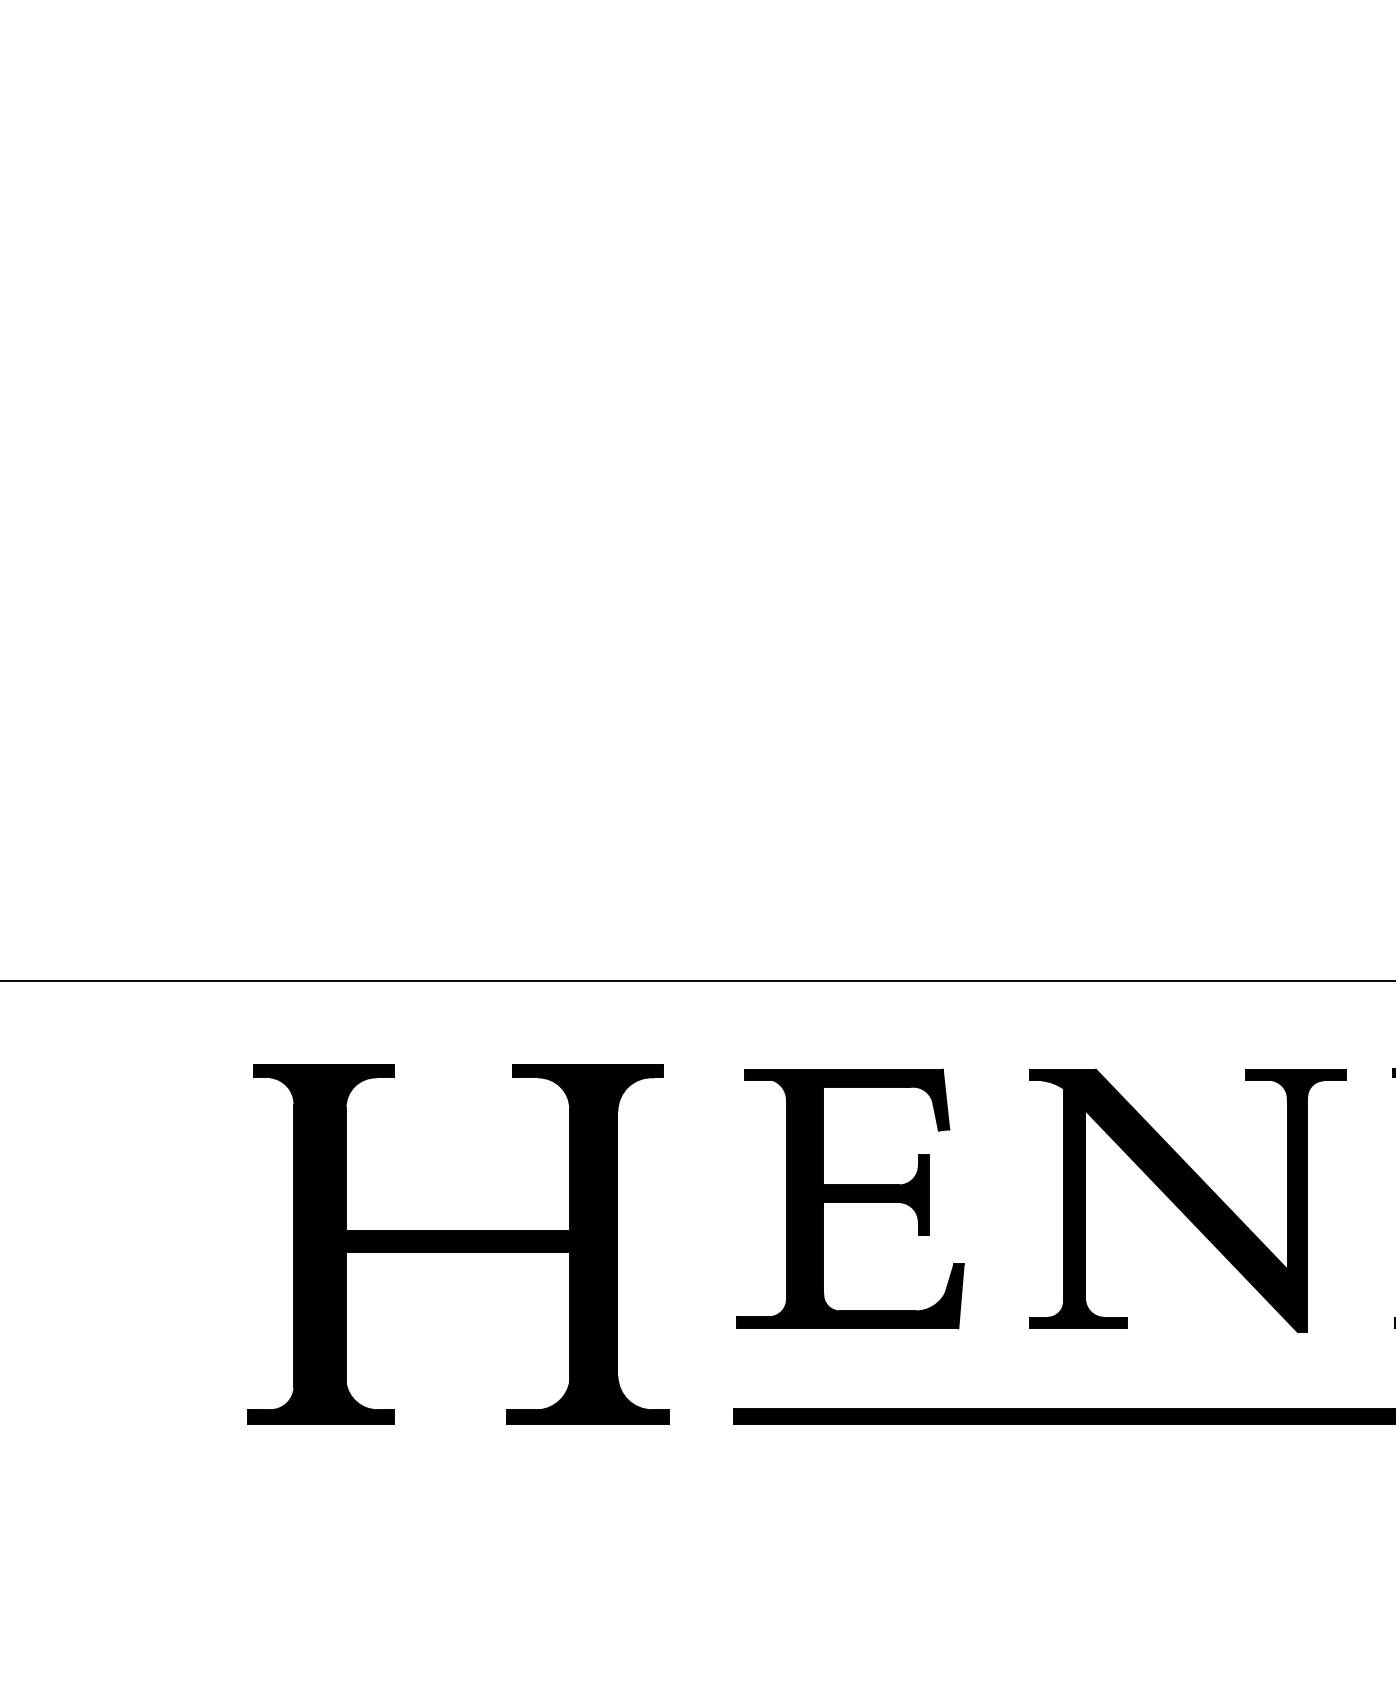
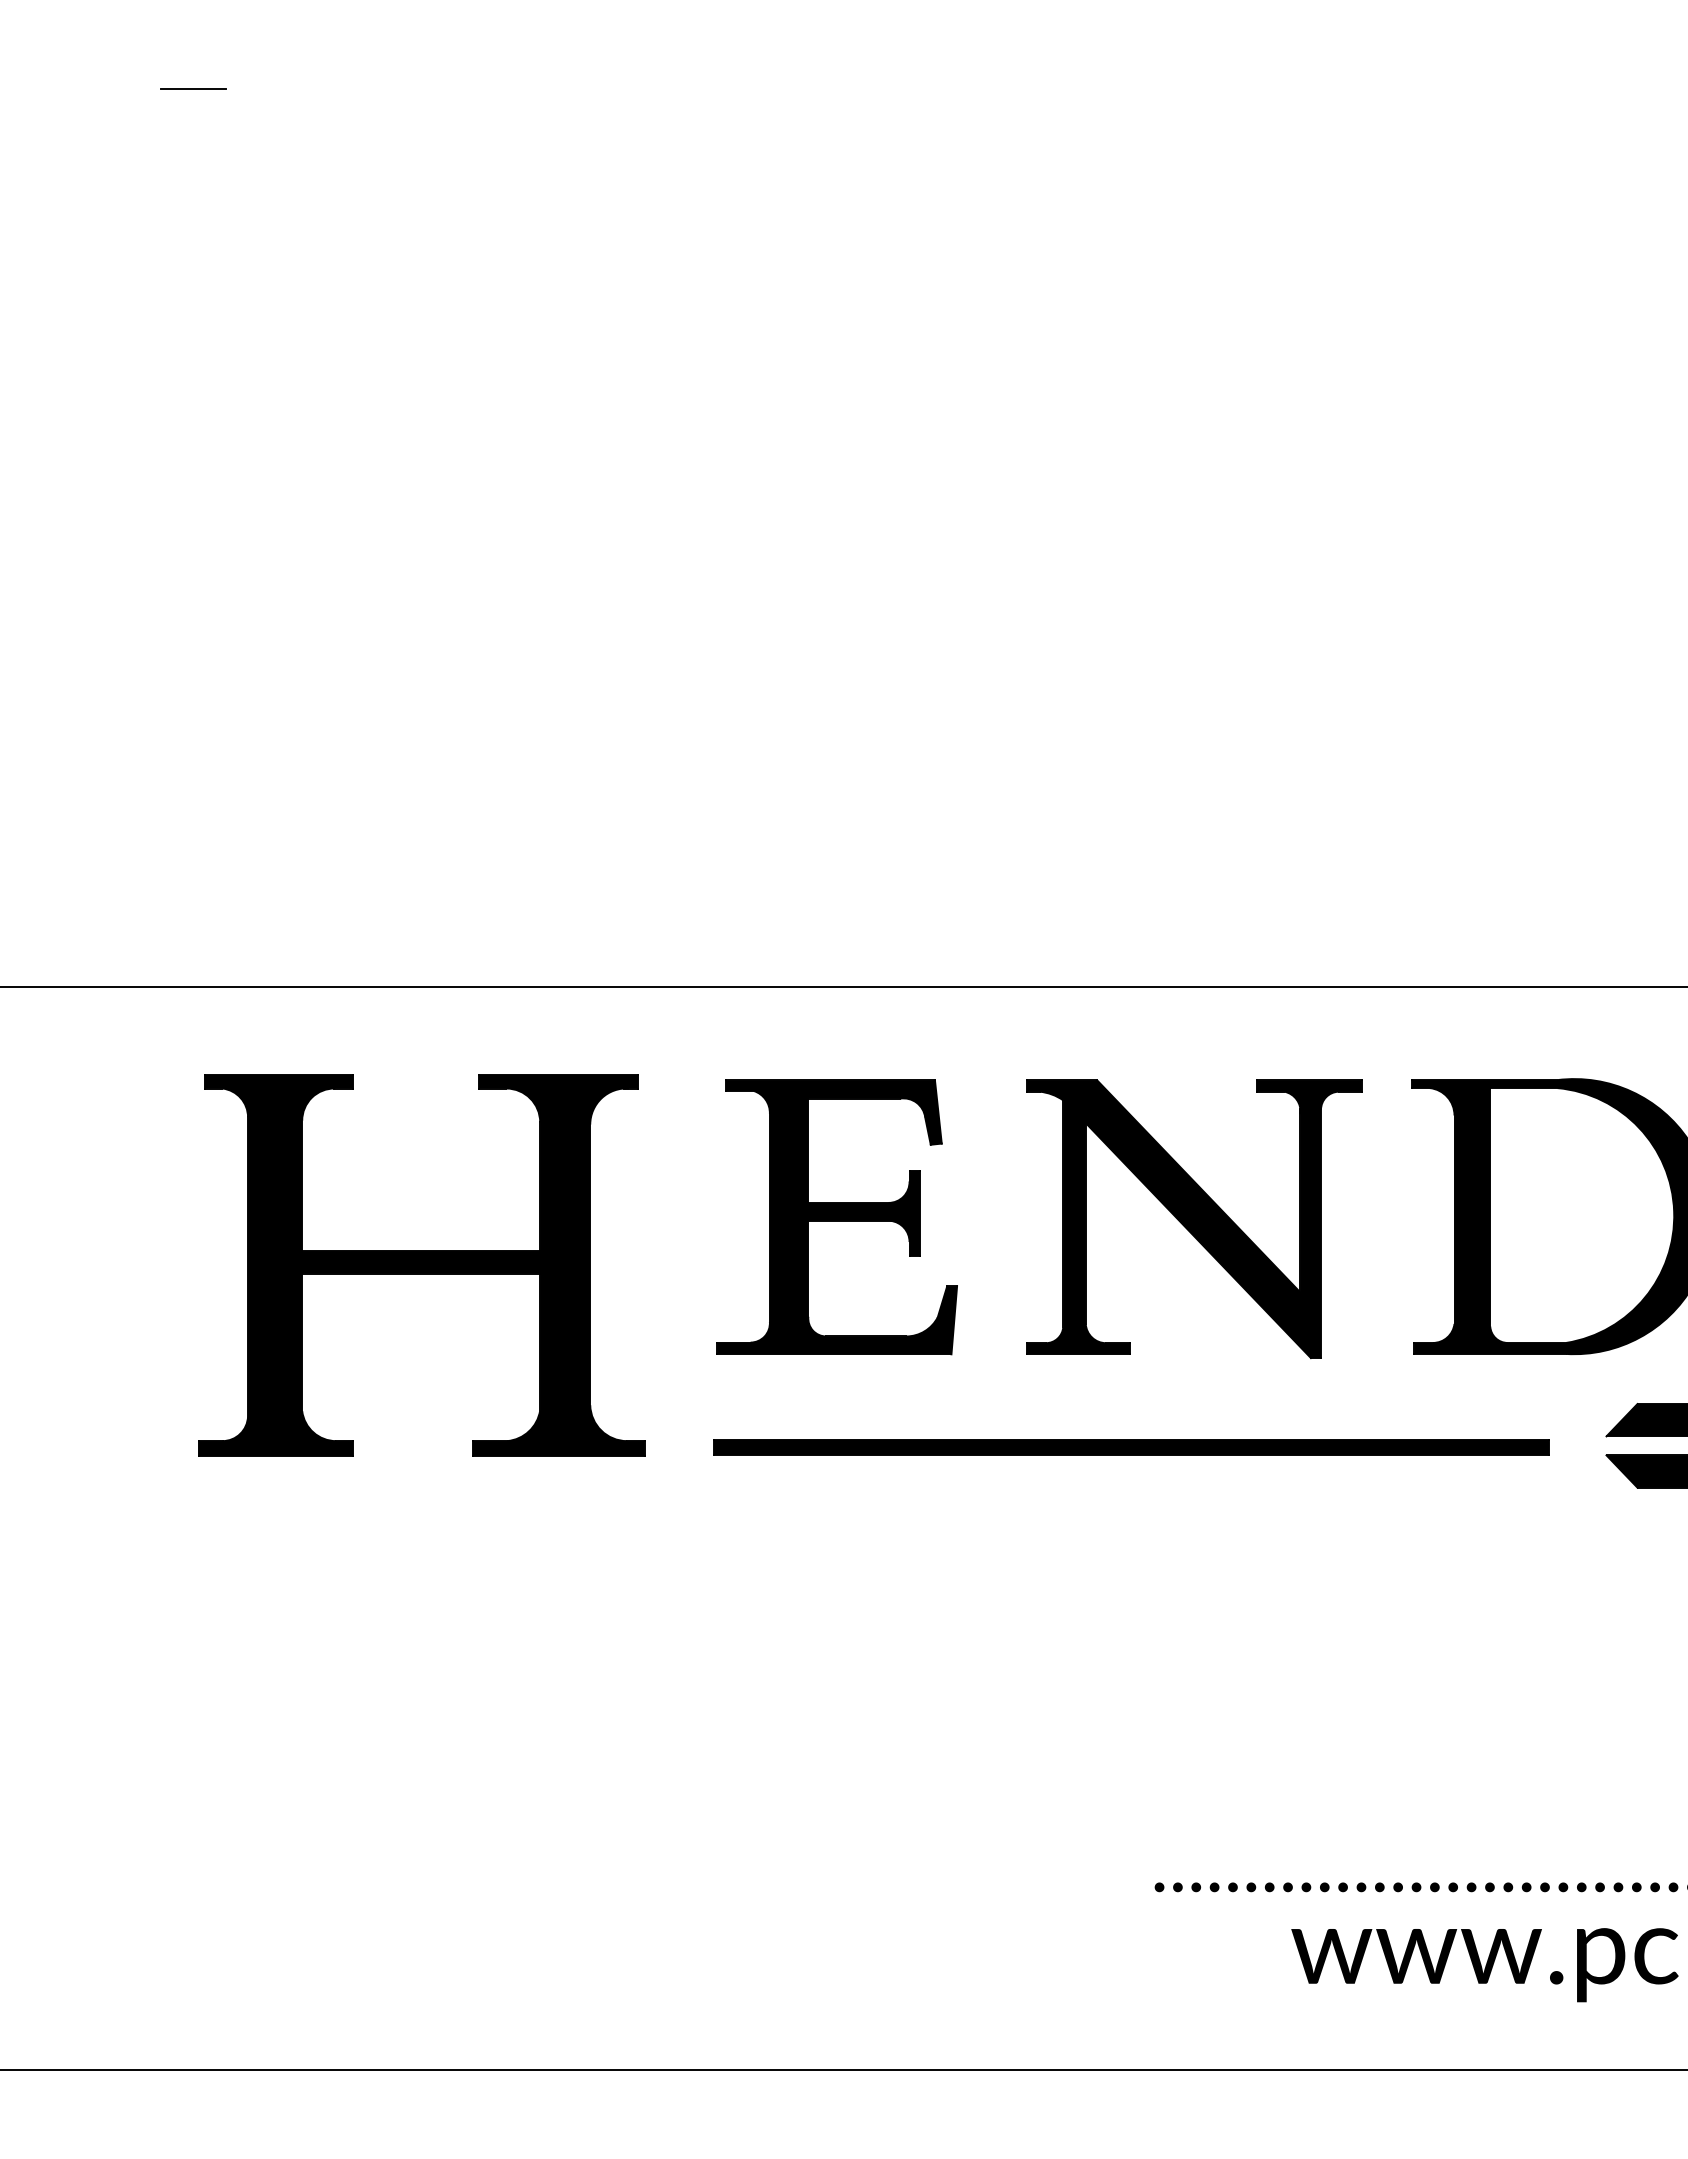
line: (242, 133) -> (192, 88), added

